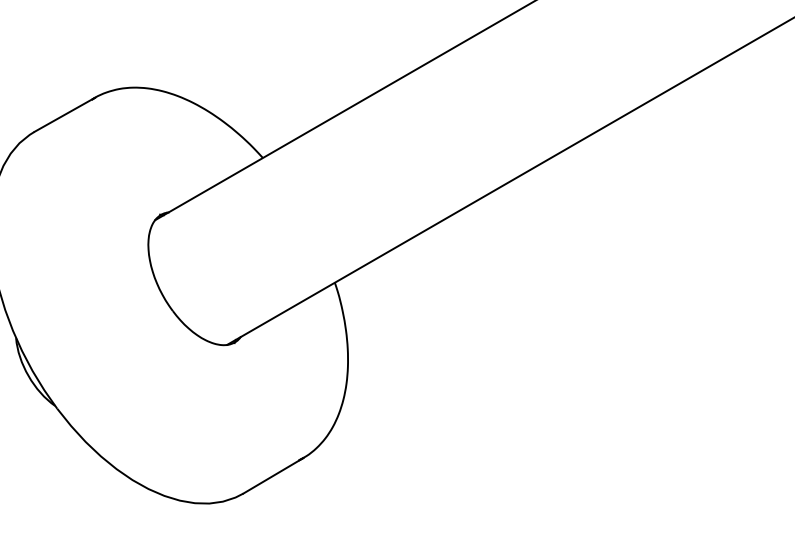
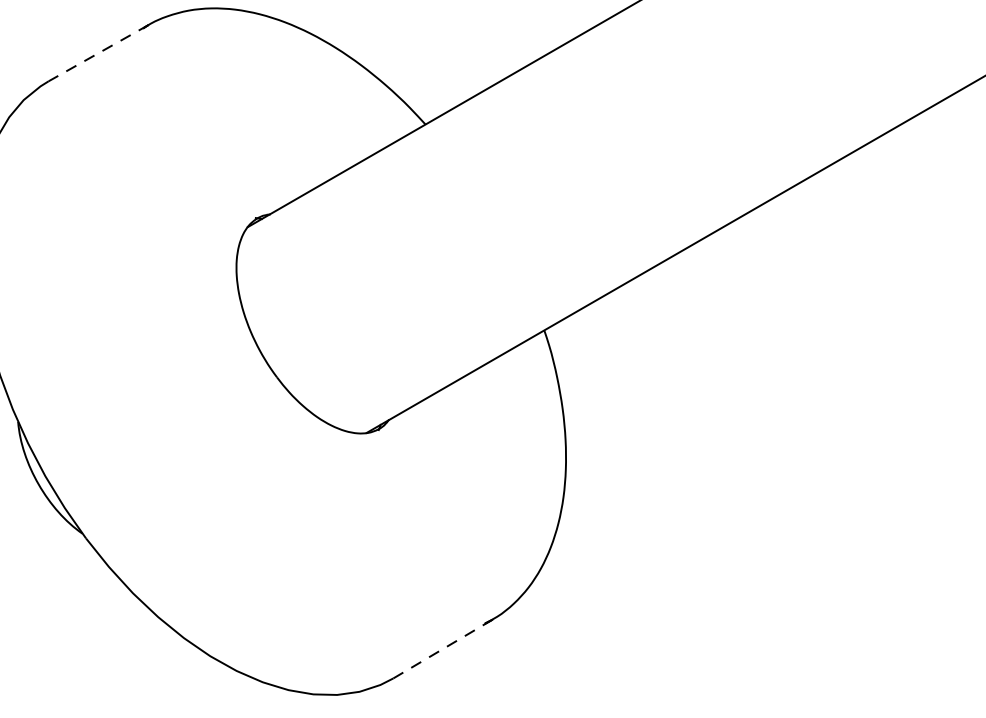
line: (64, 114) -> (97, 52), solid -> dashed
line: (273, 475) -> (442, 648), solid -> dashed

